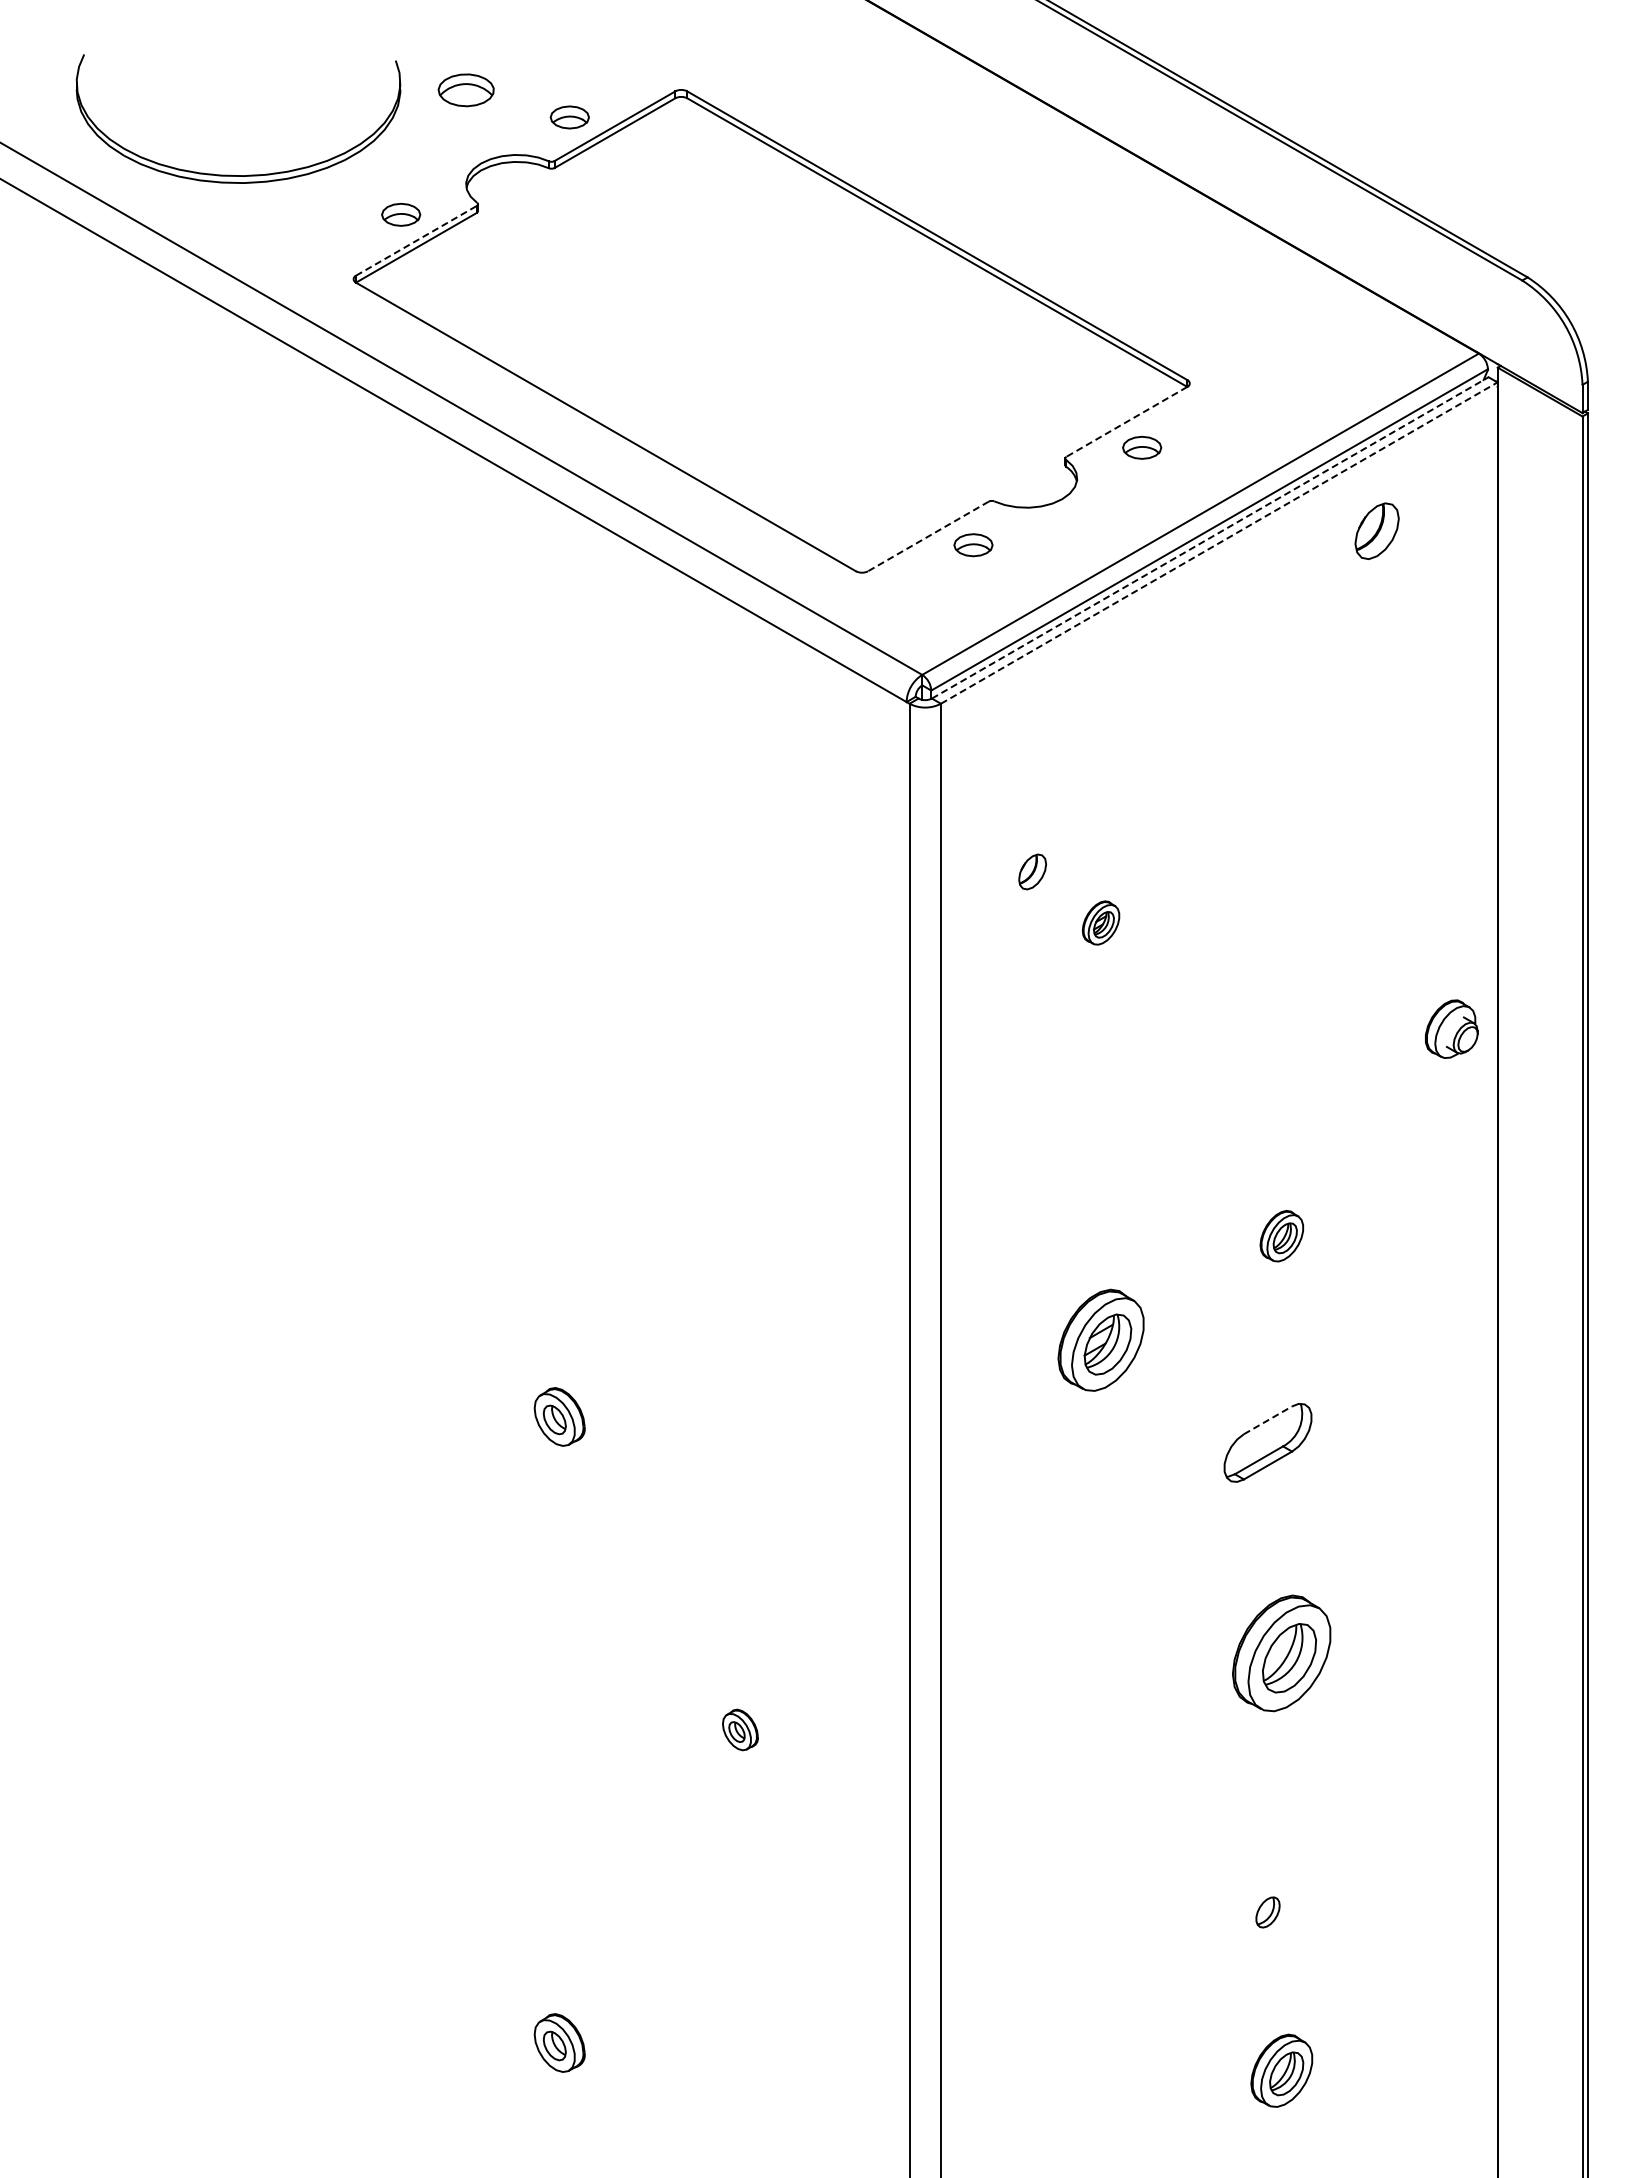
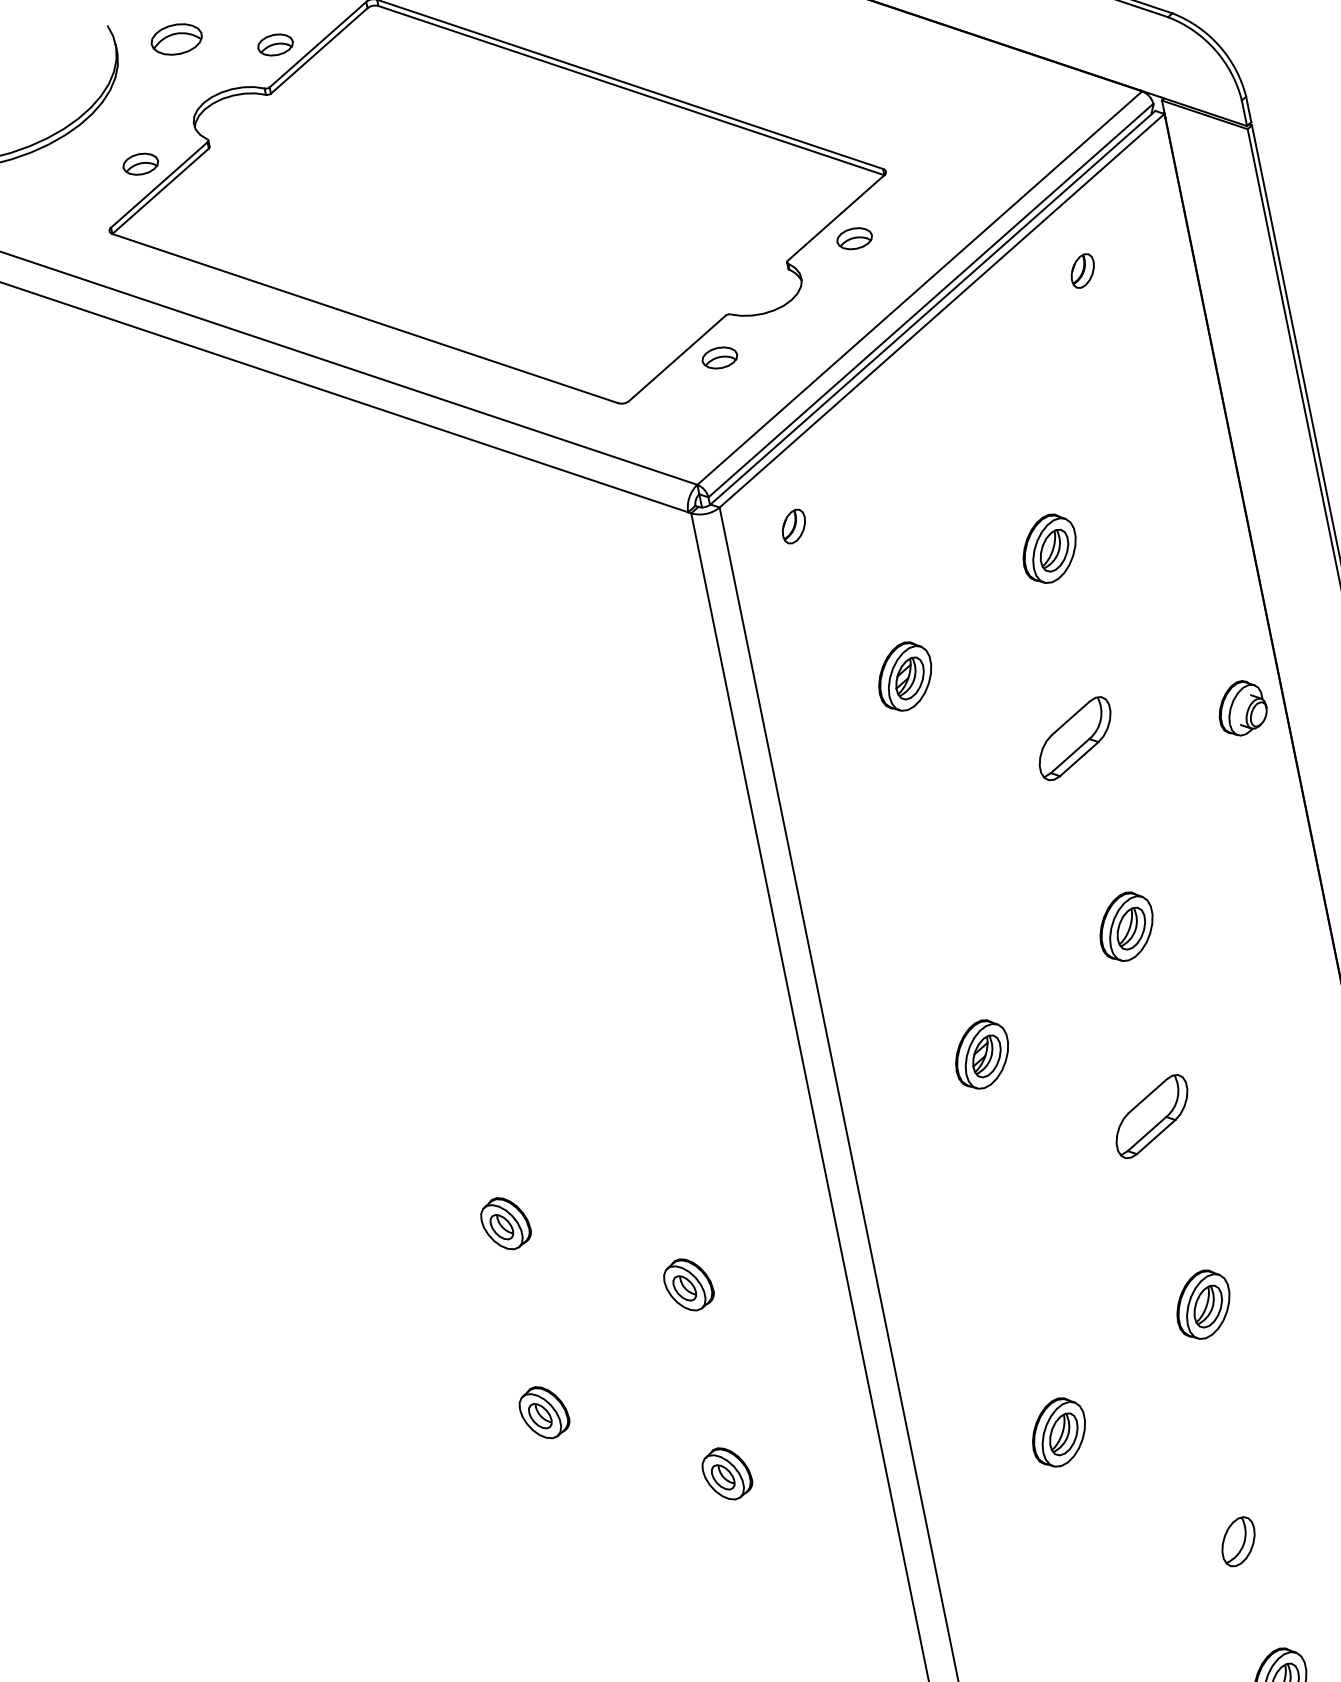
line: (416, 240) -> (159, 184), dashed -> solid
line: (1126, 421) -> (835, 217), dashed -> solid
part: (1376, 531) -> (1082, 271), size x0.62
line: (928, 536) -> (677, 358), dashed -> solid
line: (1210, 537) -> (933, 307), dashed -> solid
line: (1219, 542) -> (942, 310), dashed -> solid
part: (1281, 818) -> (1049, 548), added
part: (1032, 871) -> (793, 526), moved
part: (1100, 922) -> (904, 676), size x1.67
part: (1267, 1025) -> (1074, 738), added
part: (1281, 1236) -> (1126, 927), size x1.43
part: (1100, 1340) -> (981, 1054), size x0.71
line: (1268, 1420) -> (1148, 1096), dashed -> solid
part: (740, 1521) -> (688, 1284), added
part: (559, 1625) -> (544, 1412), added
part: (1281, 1653) -> (1202, 1304), size x0.62
part: (740, 1729) -> (727, 1473), size x1.43
part: (1100, 1757) -> (1058, 1432), added
part: (1267, 1912) -> (1238, 1541), size x1.67

